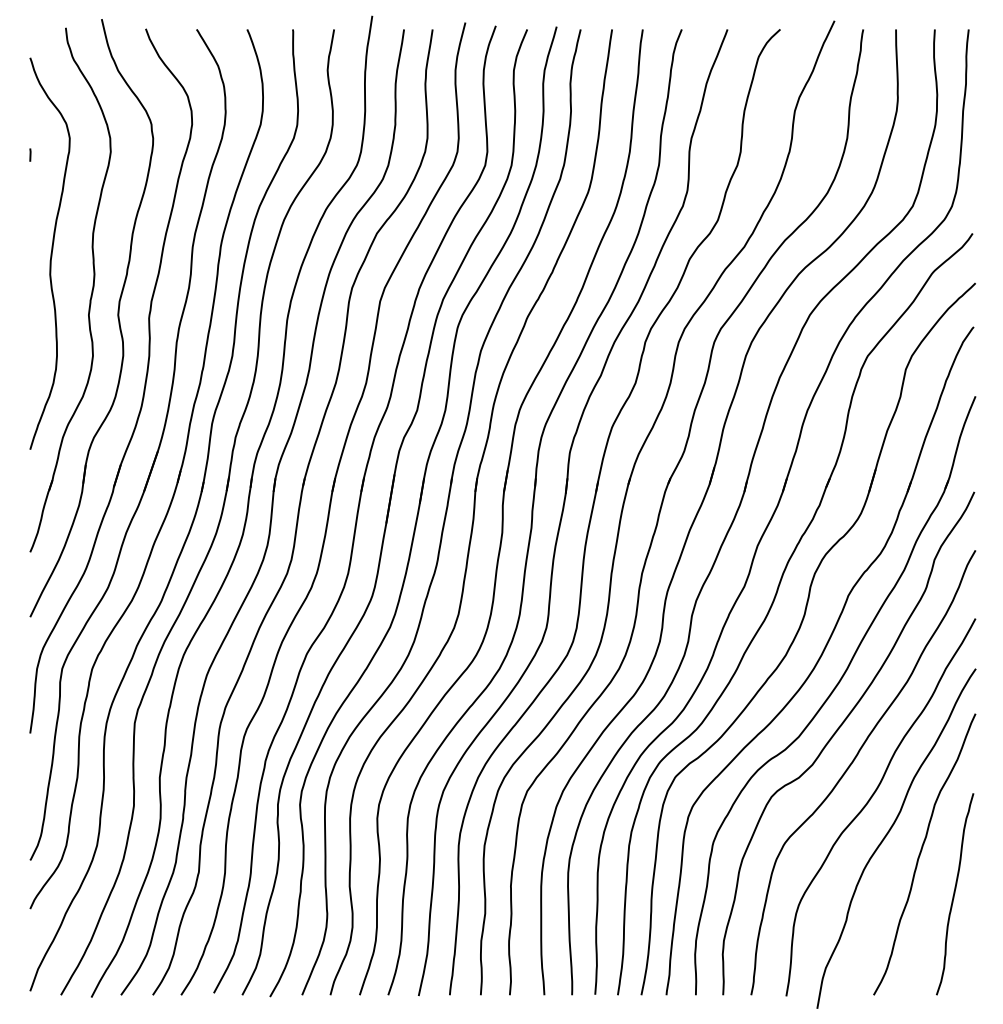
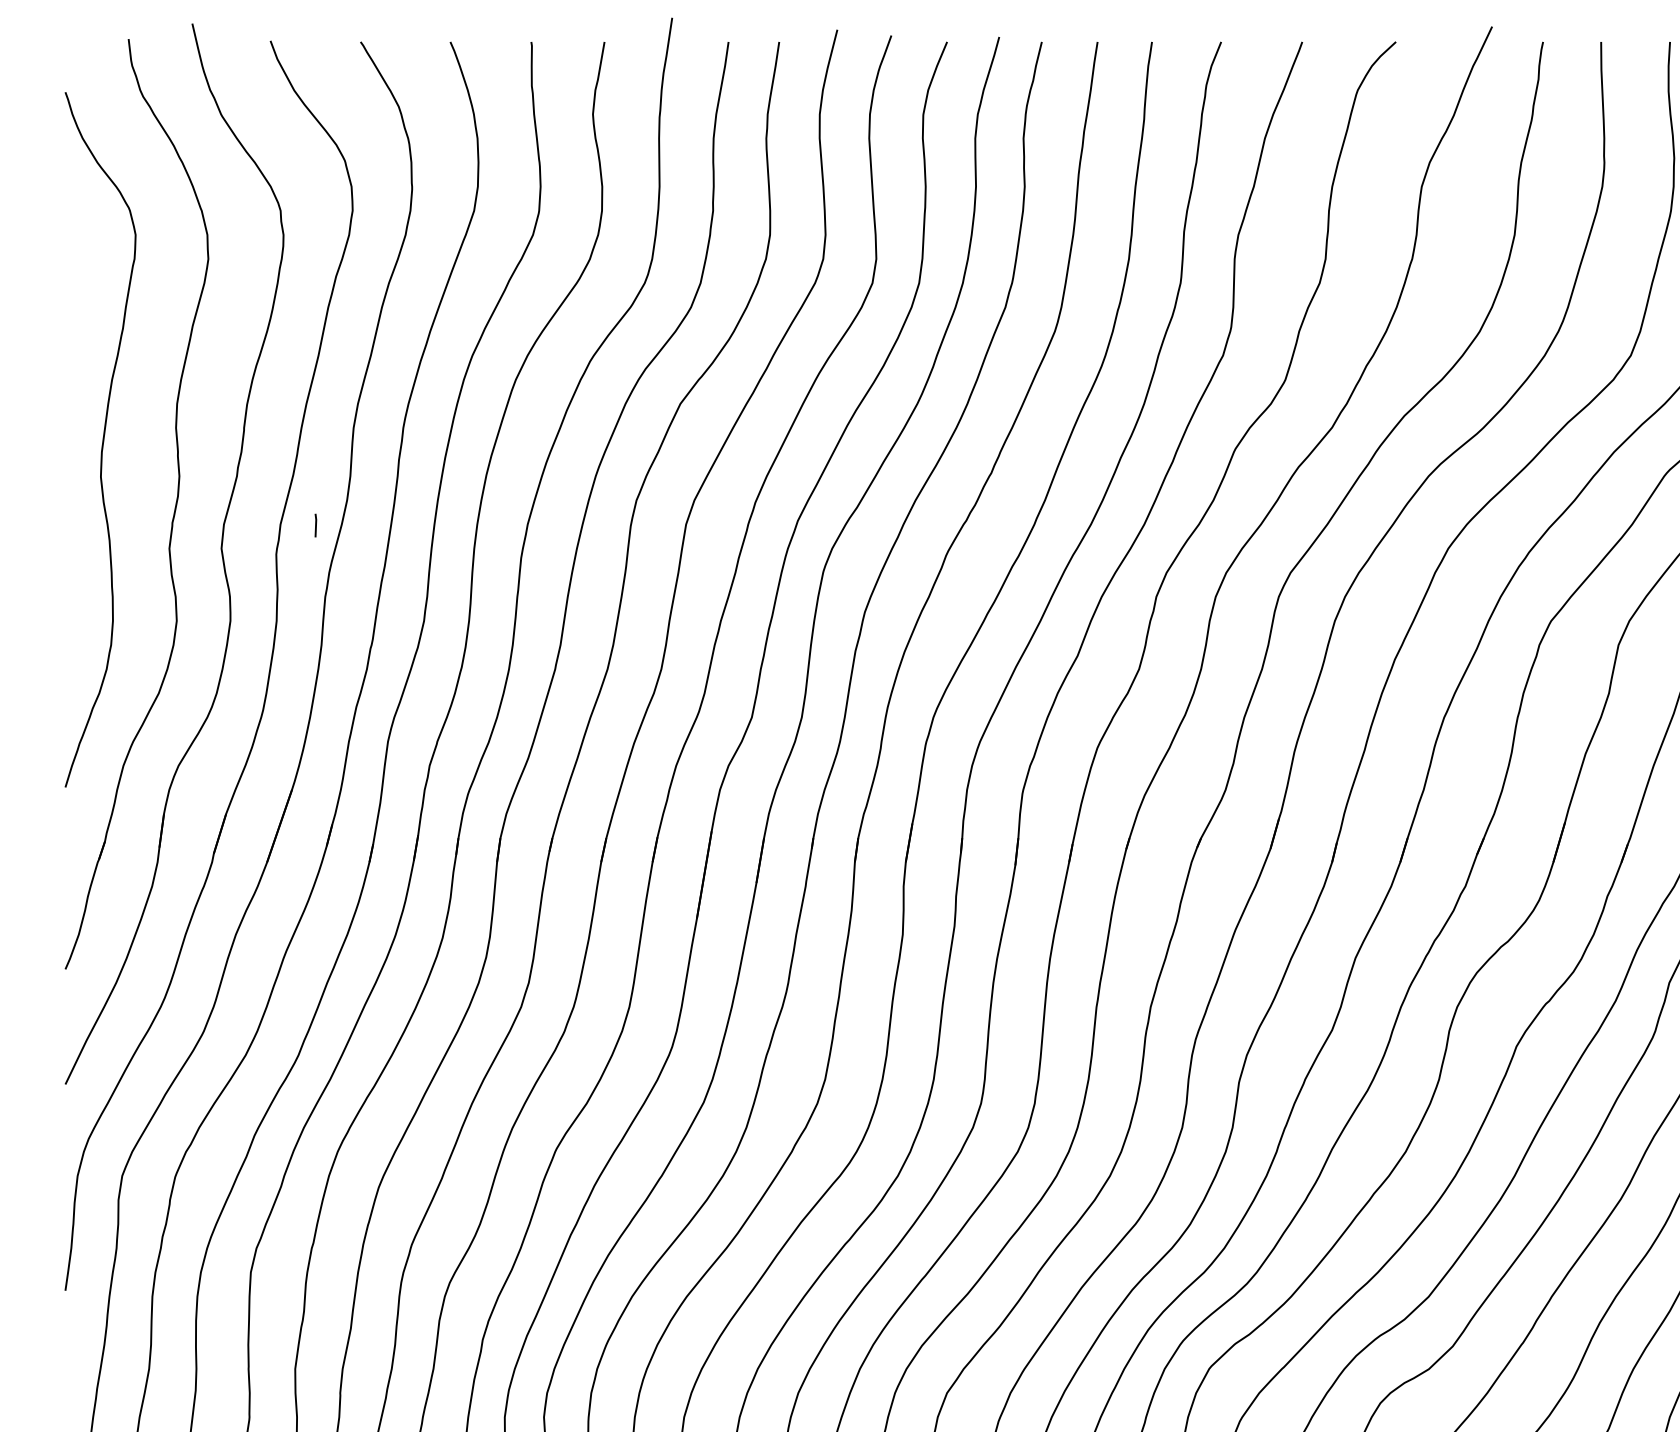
line: (30, 154) -> (316, 524), moved

